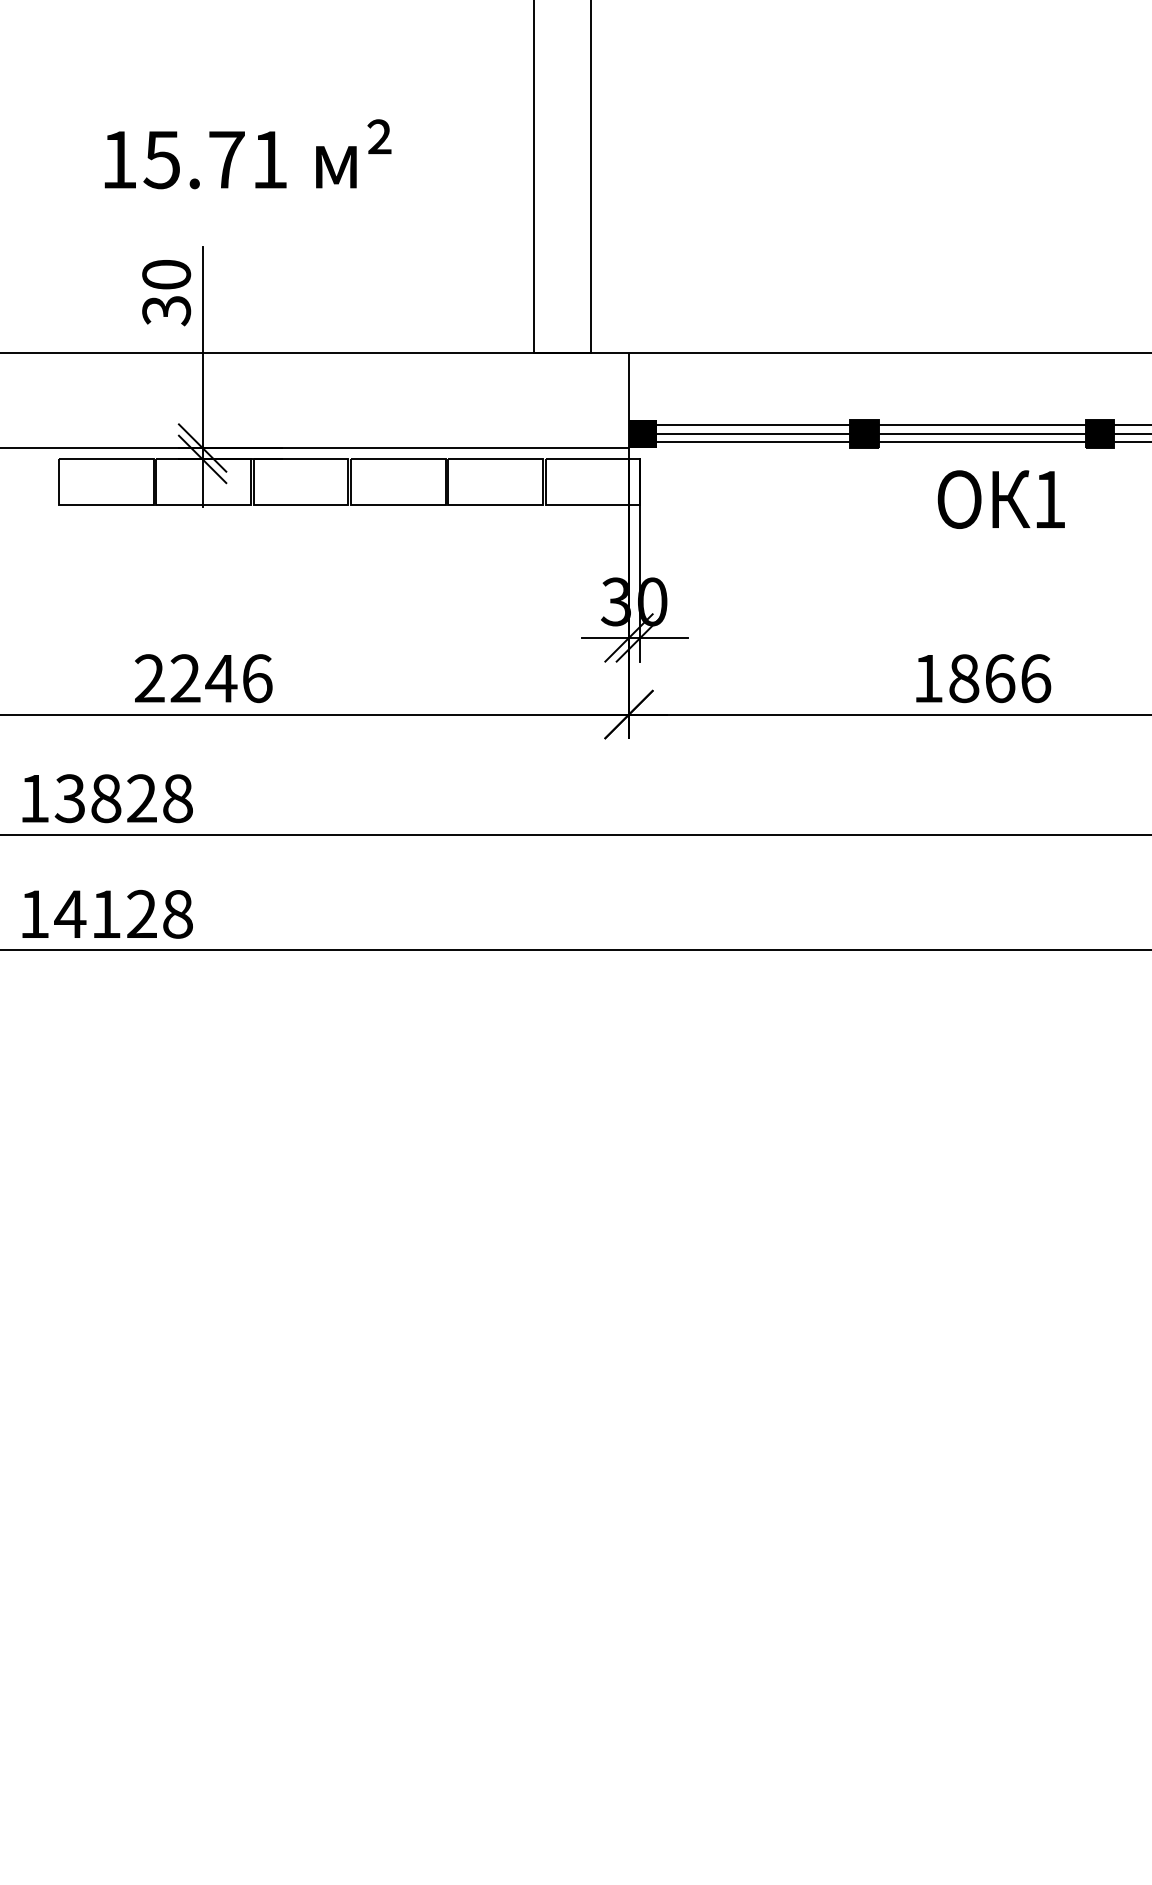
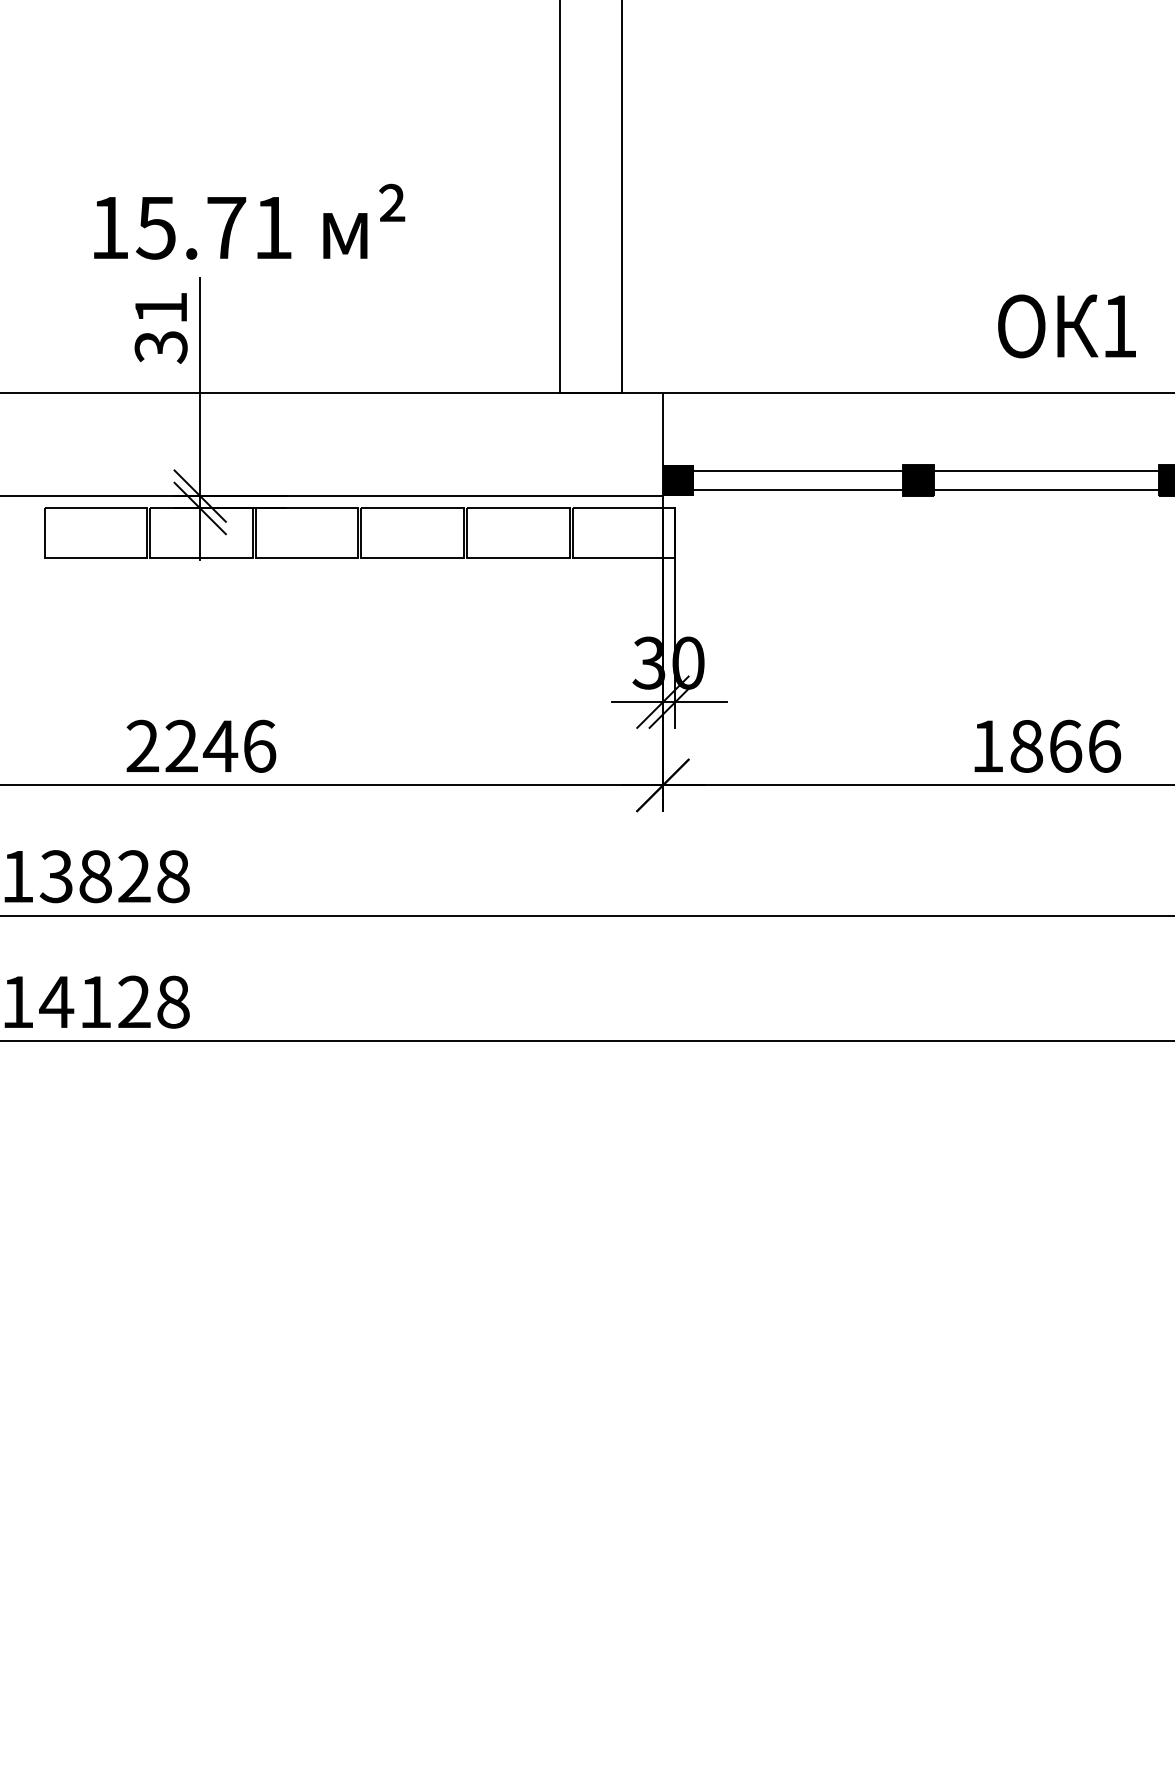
text: (247, 154) -> (248, 222), moved
text: (166, 274) -> (161, 307), 30 -> 31
line: (753, 433) -> (798, 480), removed
line: (981, 433) -> (1045, 480), removed
text: (1000, 499) -> (1066, 326), moved

